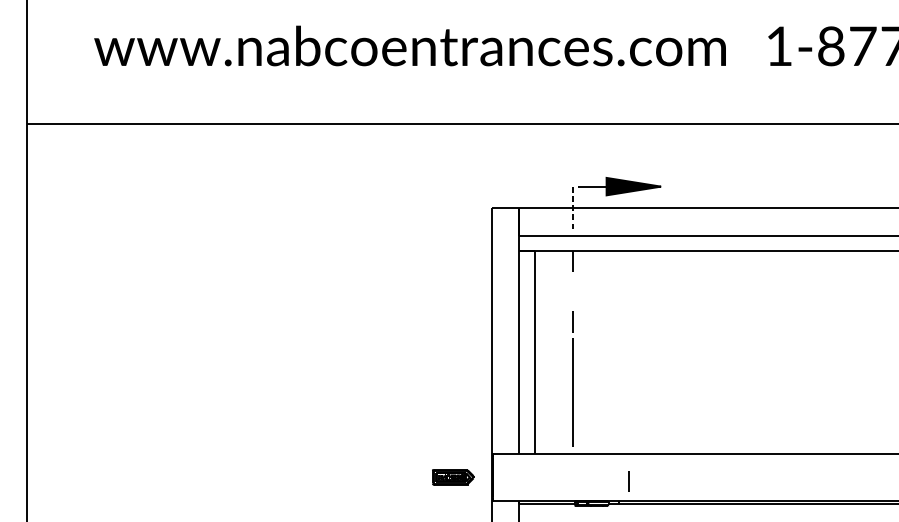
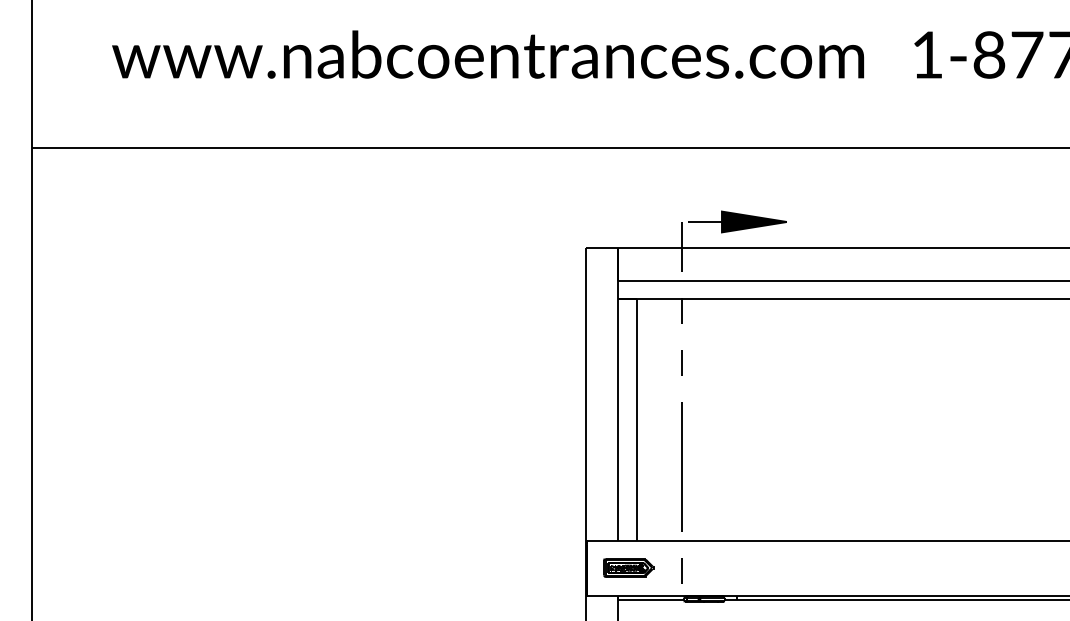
line: (573, 208) -> (682, 247), dashed -> solid
line: (572, 321) -> (681, 362), moved
part: (453, 476) -> (628, 567), moved
line: (628, 481) -> (681, 570), moved

